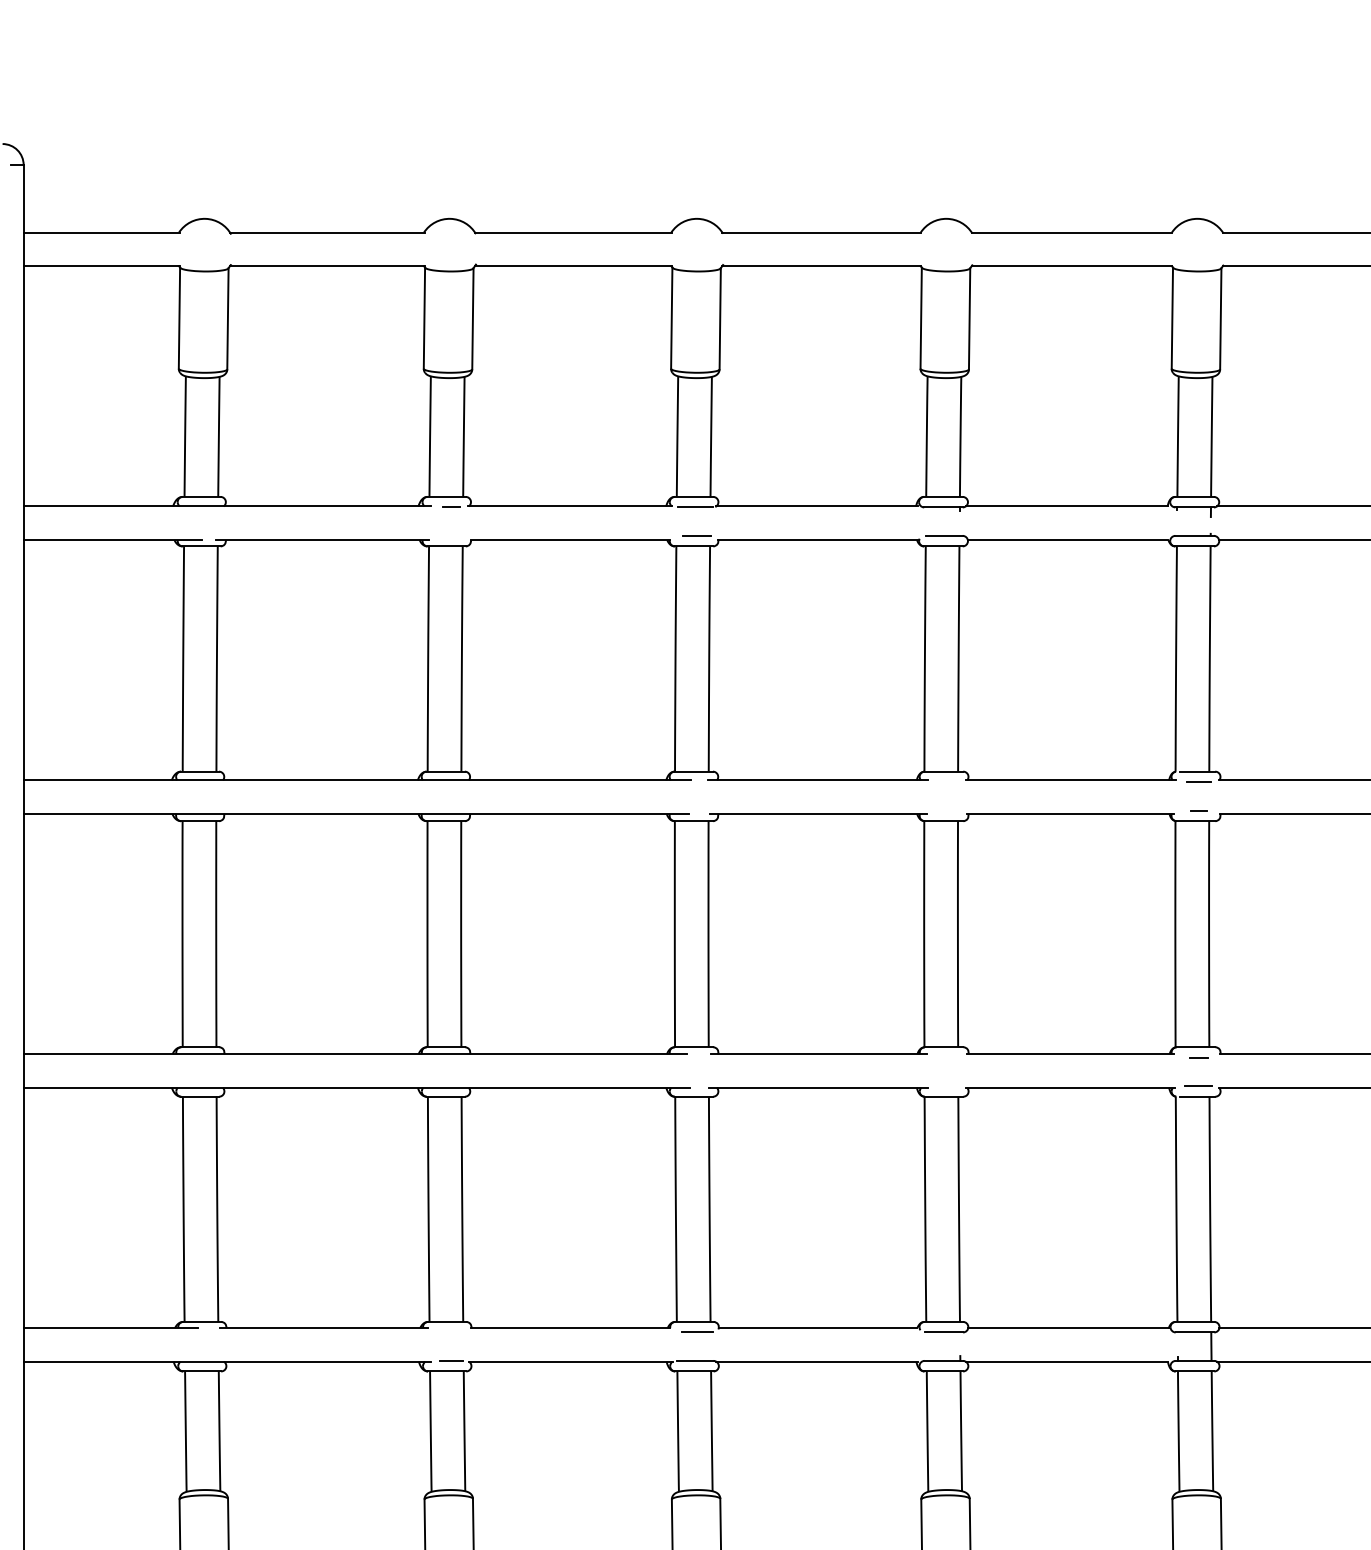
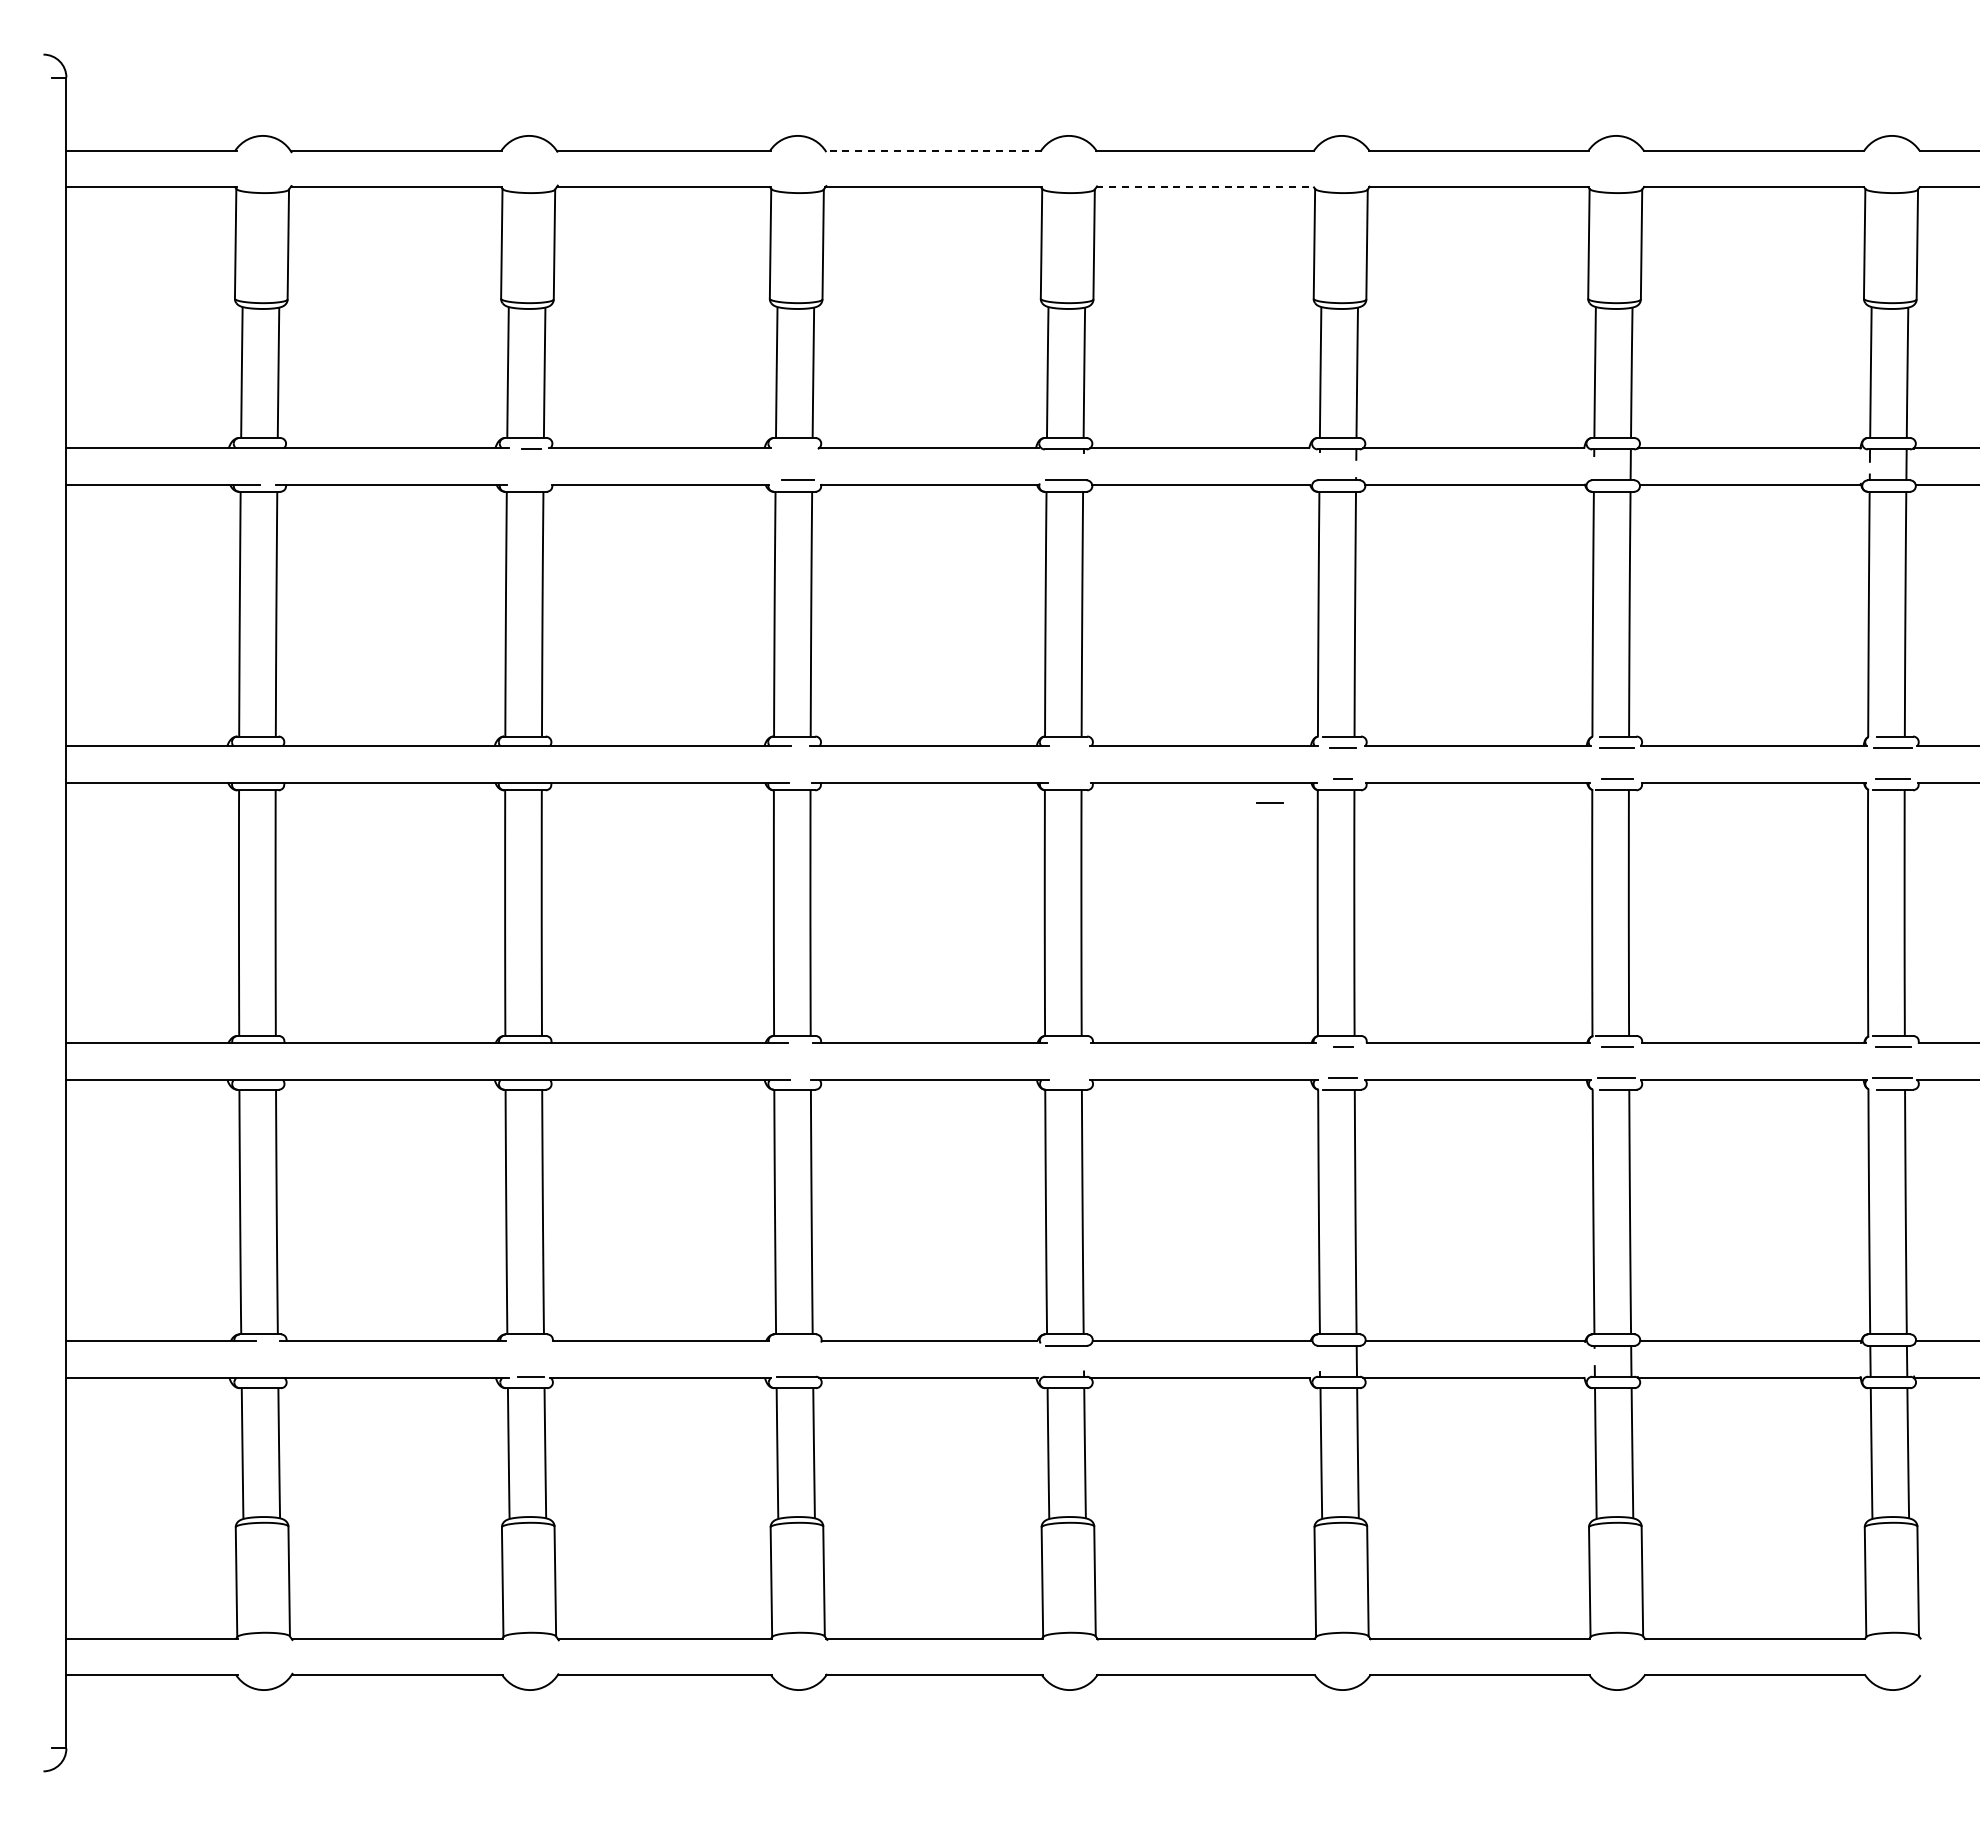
line: (821, 232) -> (933, 150), solid -> dashed
line: (1072, 266) -> (1205, 187), solid -> dashed
line: (695, 507) -> (796, 449), removed
line: (1131, 832) -> (1269, 802), added
line: (696, 1332) -> (797, 1345), removed

